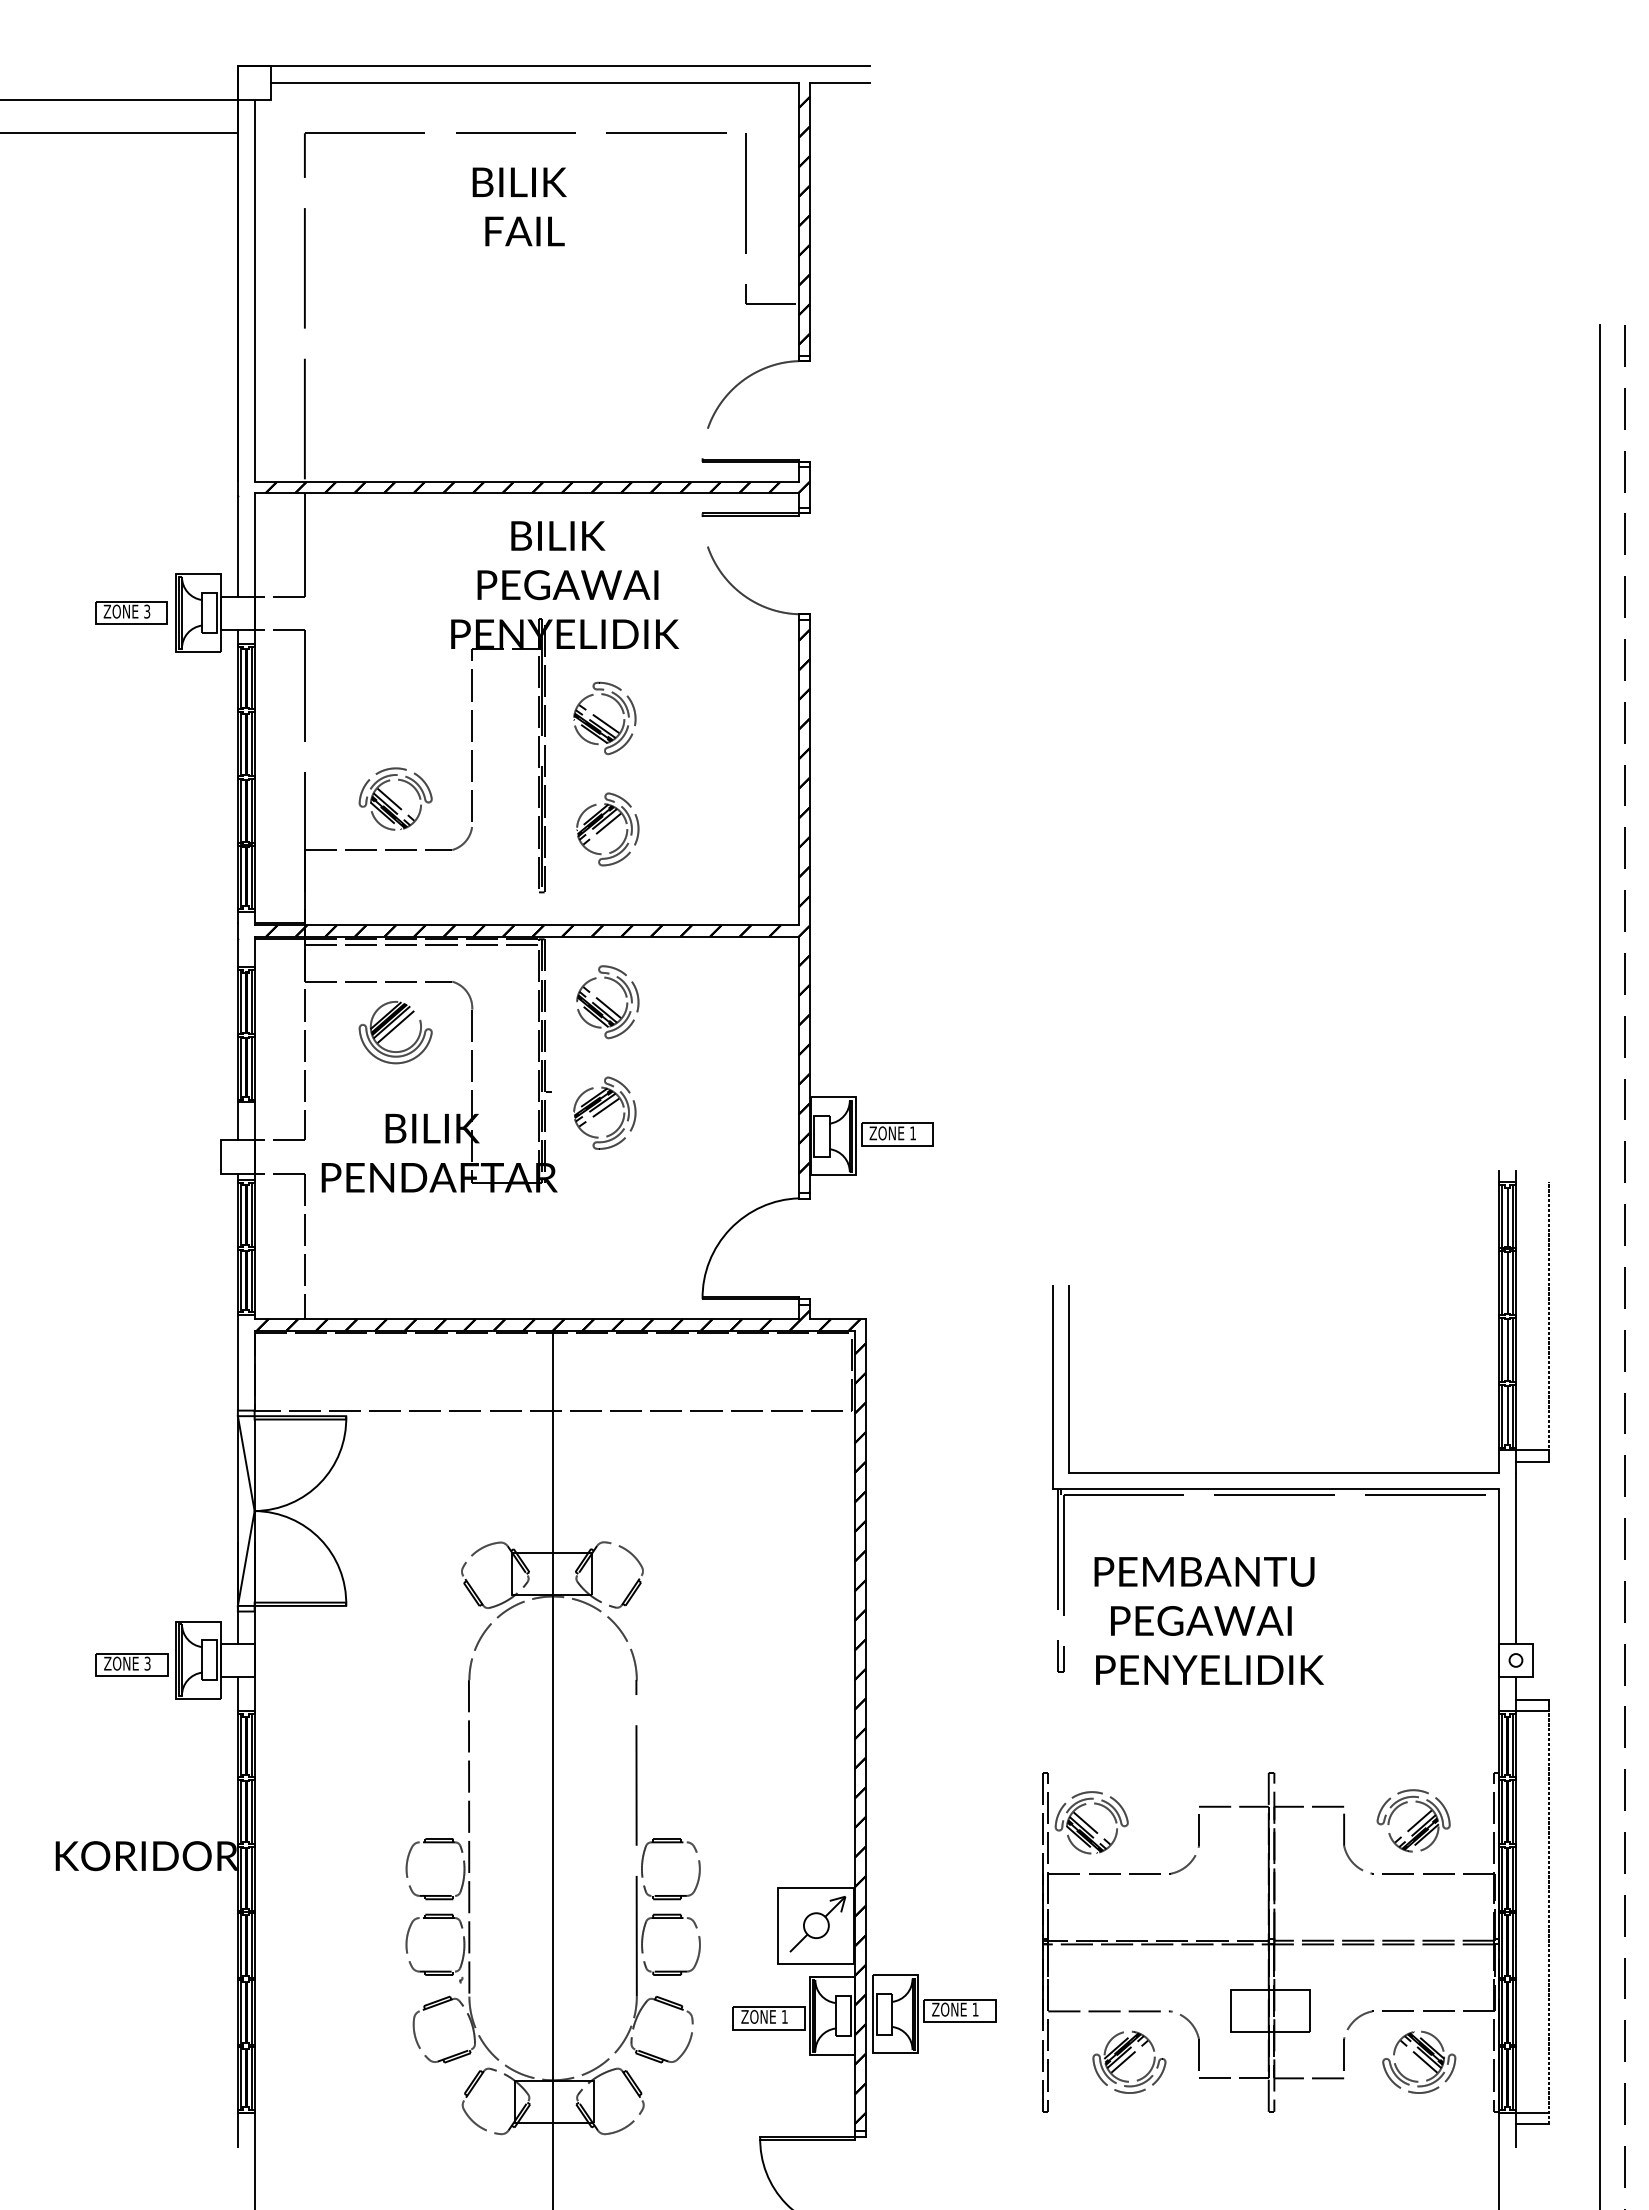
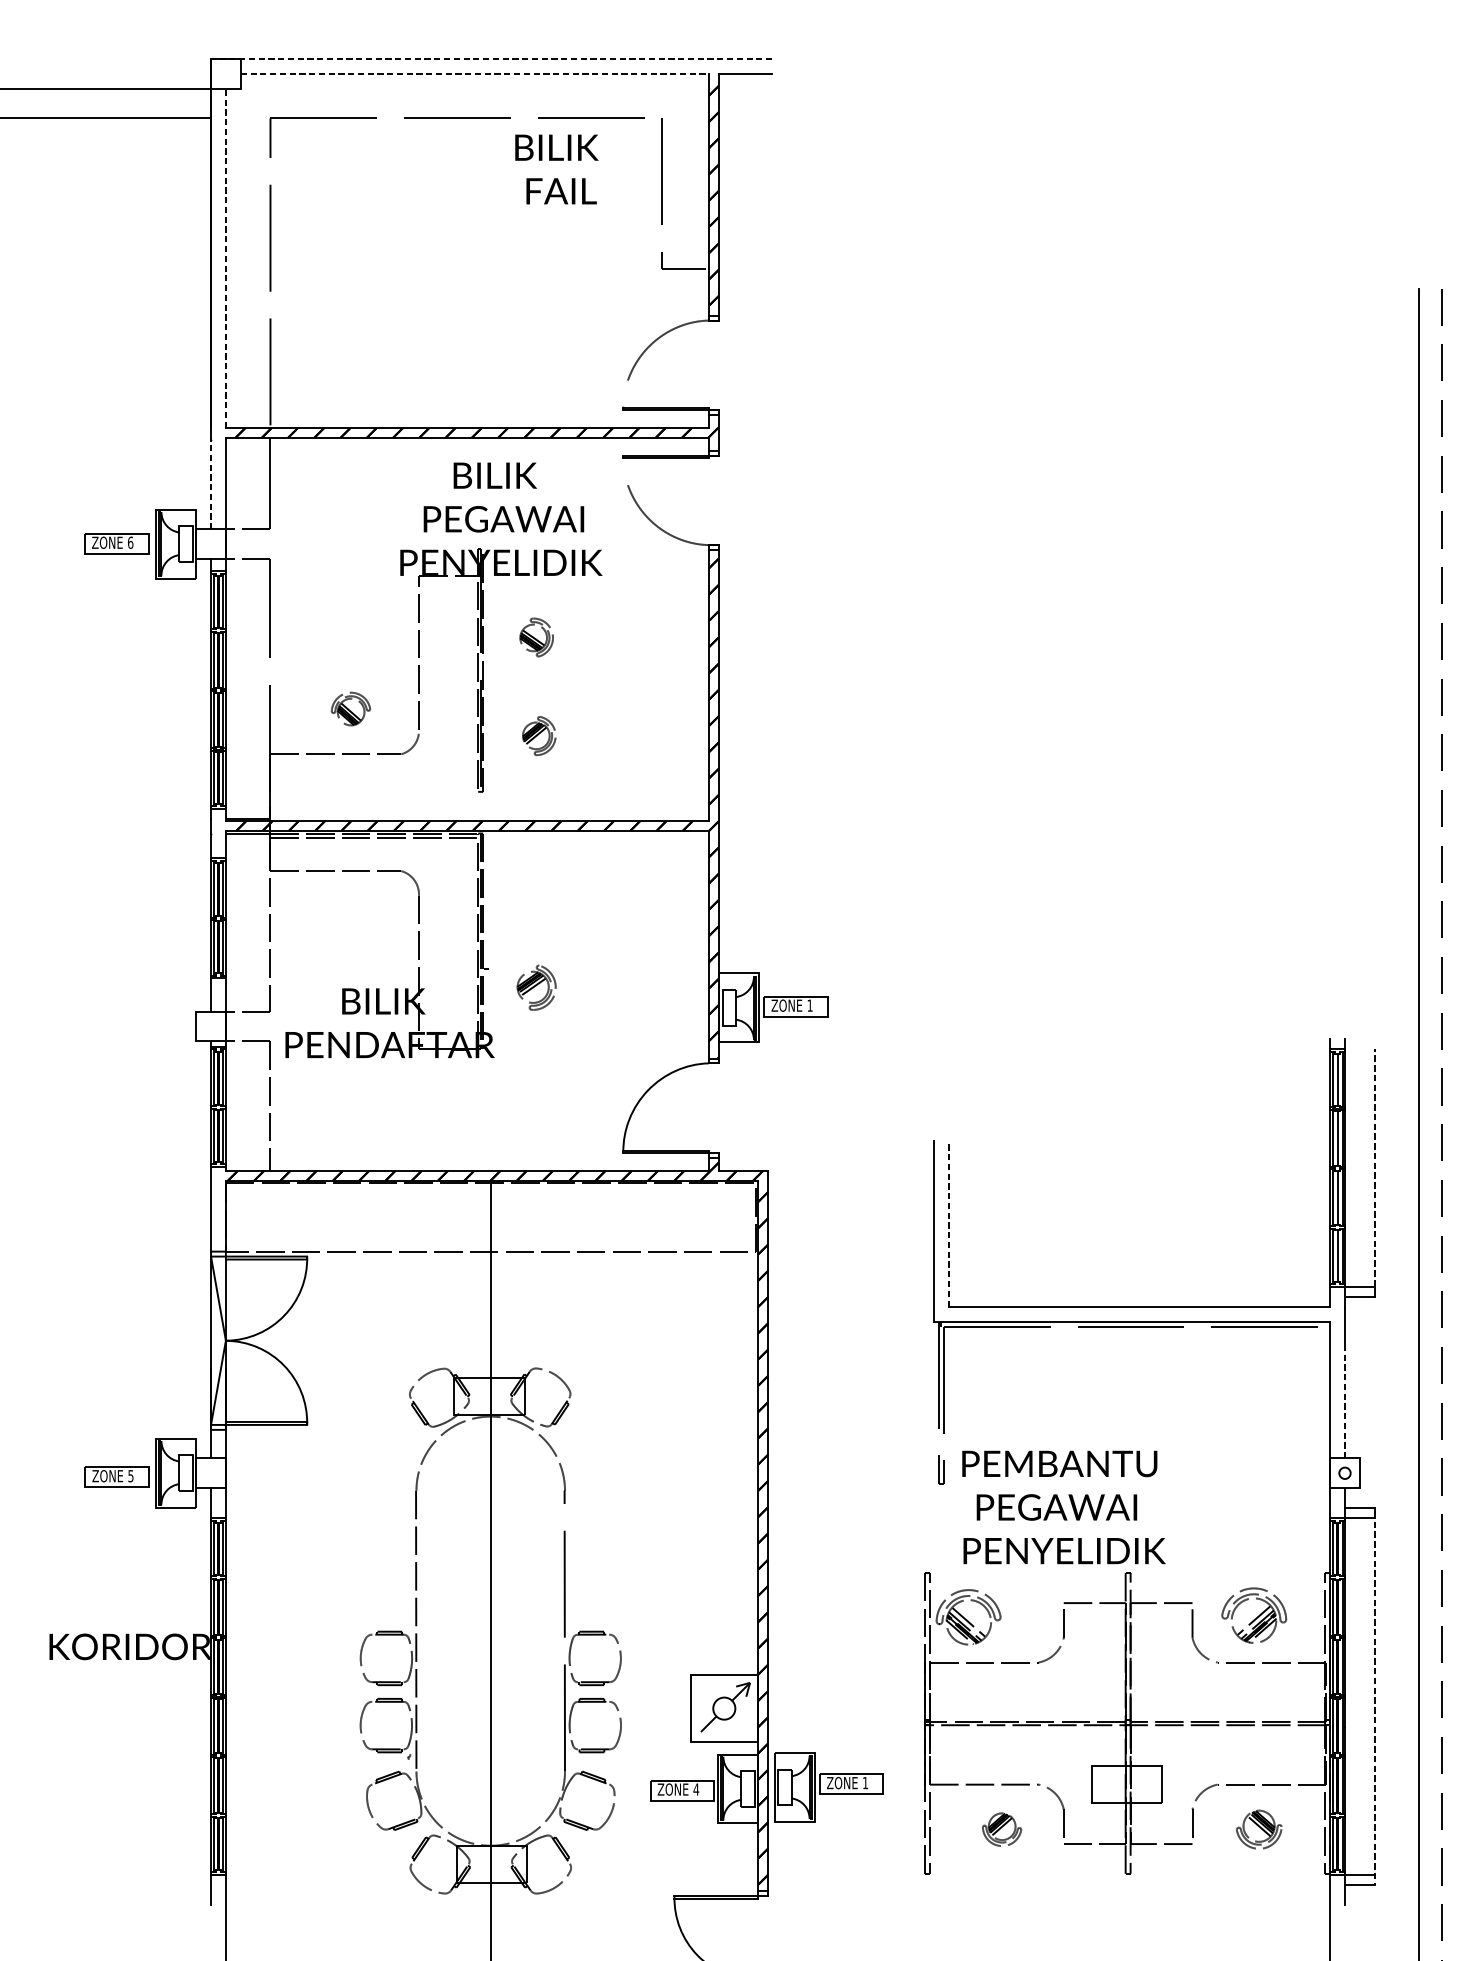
line: (553, 66) -> (491, 59), solid -> dashed
line: (535, 83) -> (475, 74), solid -> dashed
text: (519, 206) -> (556, 169), moved
line: (254, 290) -> (225, 257), solid -> dashed
line: (237, 545) -> (210, 484), solid -> dashed
text: (147, 611) -> (130, 542), 3 -> 6
part: (604, 718) -> (536, 637), size x0.6
part: (395, 798) -> (350, 708), size x0.6
part: (607, 829) -> (538, 736), size x0.6
part: (607, 1002) -> (538, 889), removed
part: (395, 1032) -> (350, 916), removed
part: (604, 1112) -> (536, 987), size x0.7
line: (1069, 1378) -> (948, 1223), solid -> dashed
line: (1516, 1580) -> (1345, 1402), solid -> dashed
text: (1208, 1620) -> (1063, 1507), moved
text: (147, 1662) -> (130, 1475), 3 -> 5
text: (784, 2016) -> (696, 1789), 1 -> 4
part: (1129, 2061) -> (1002, 1829), size x0.6
part: (1419, 2061) -> (1259, 1829), size x0.7

